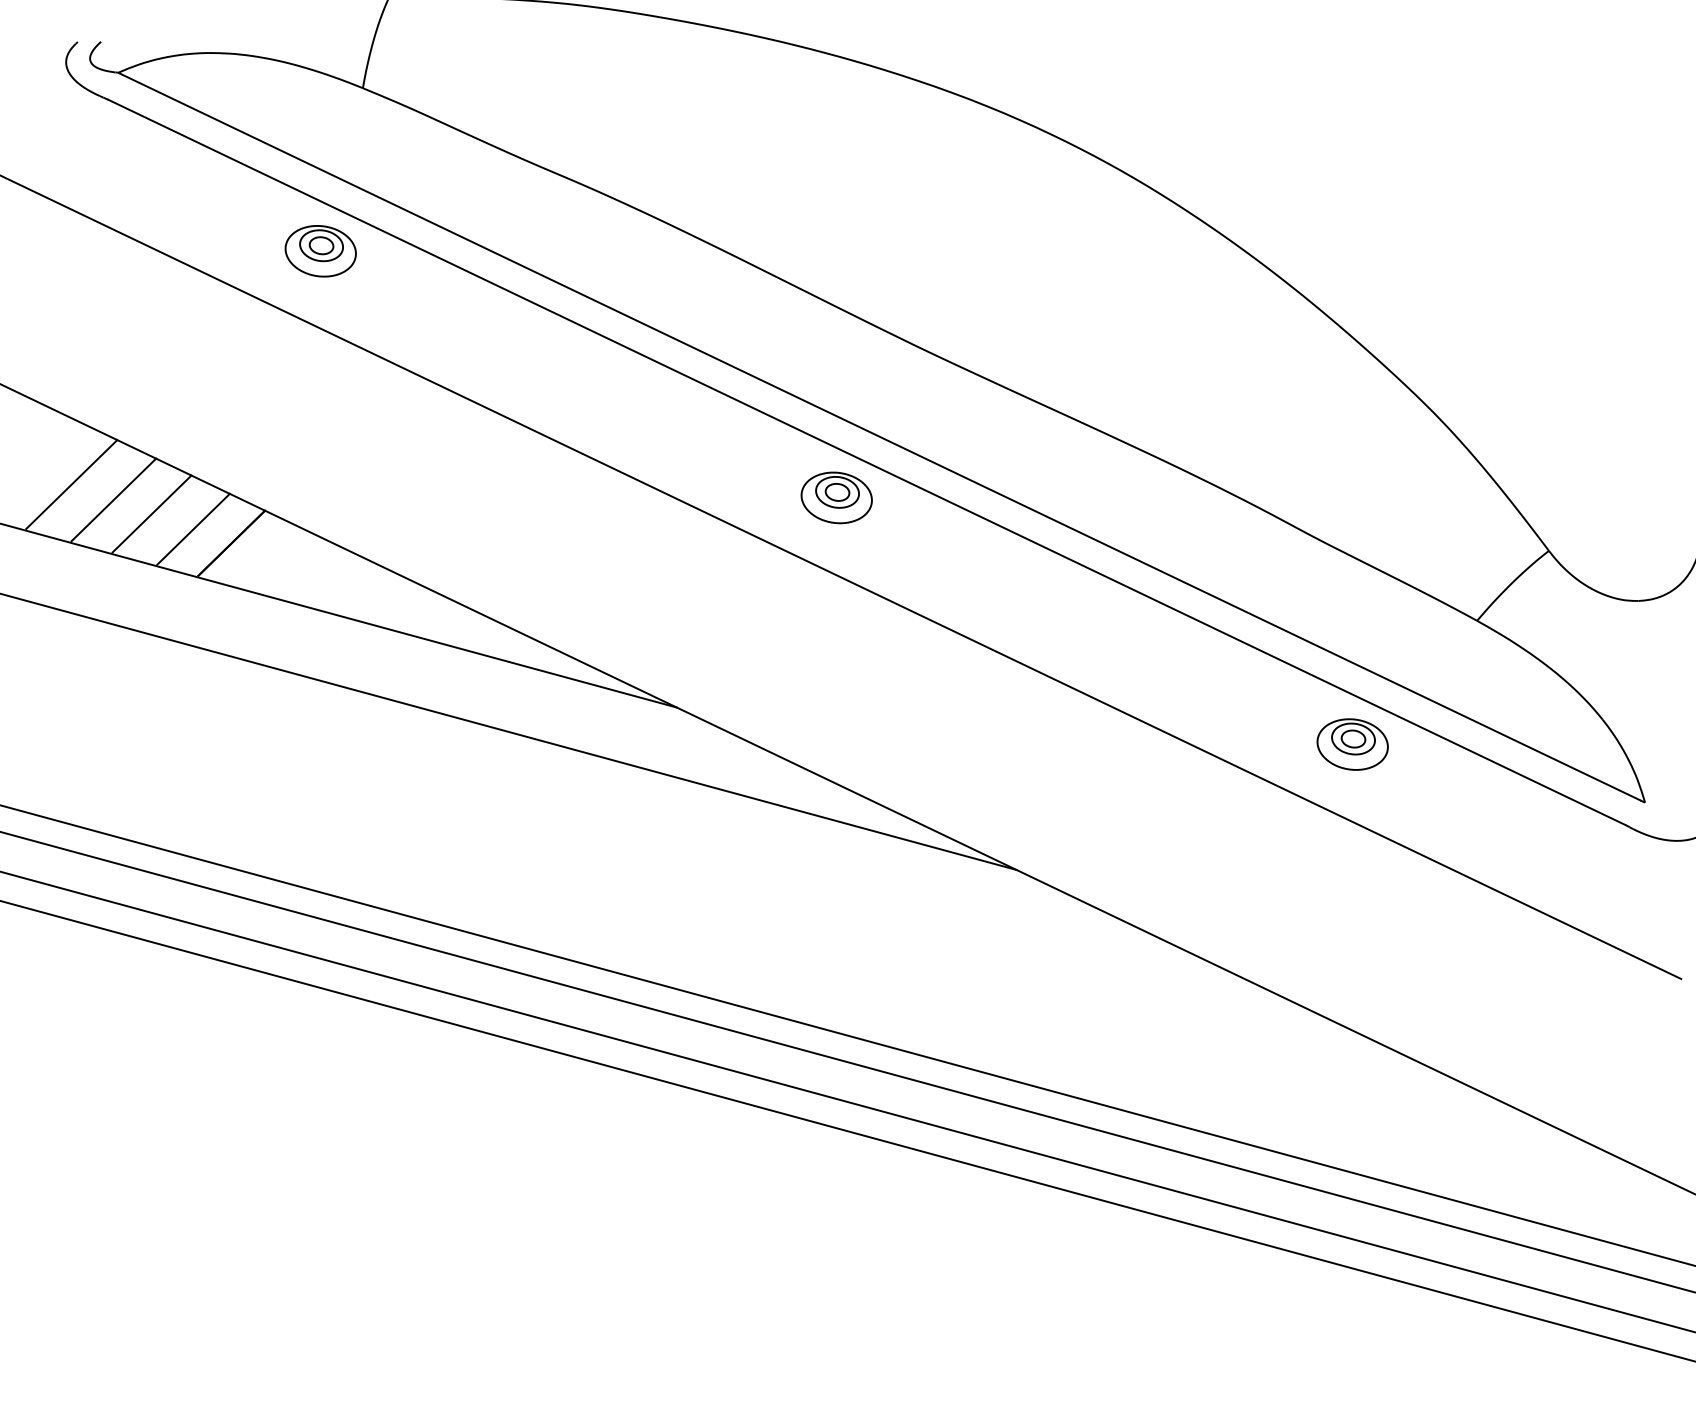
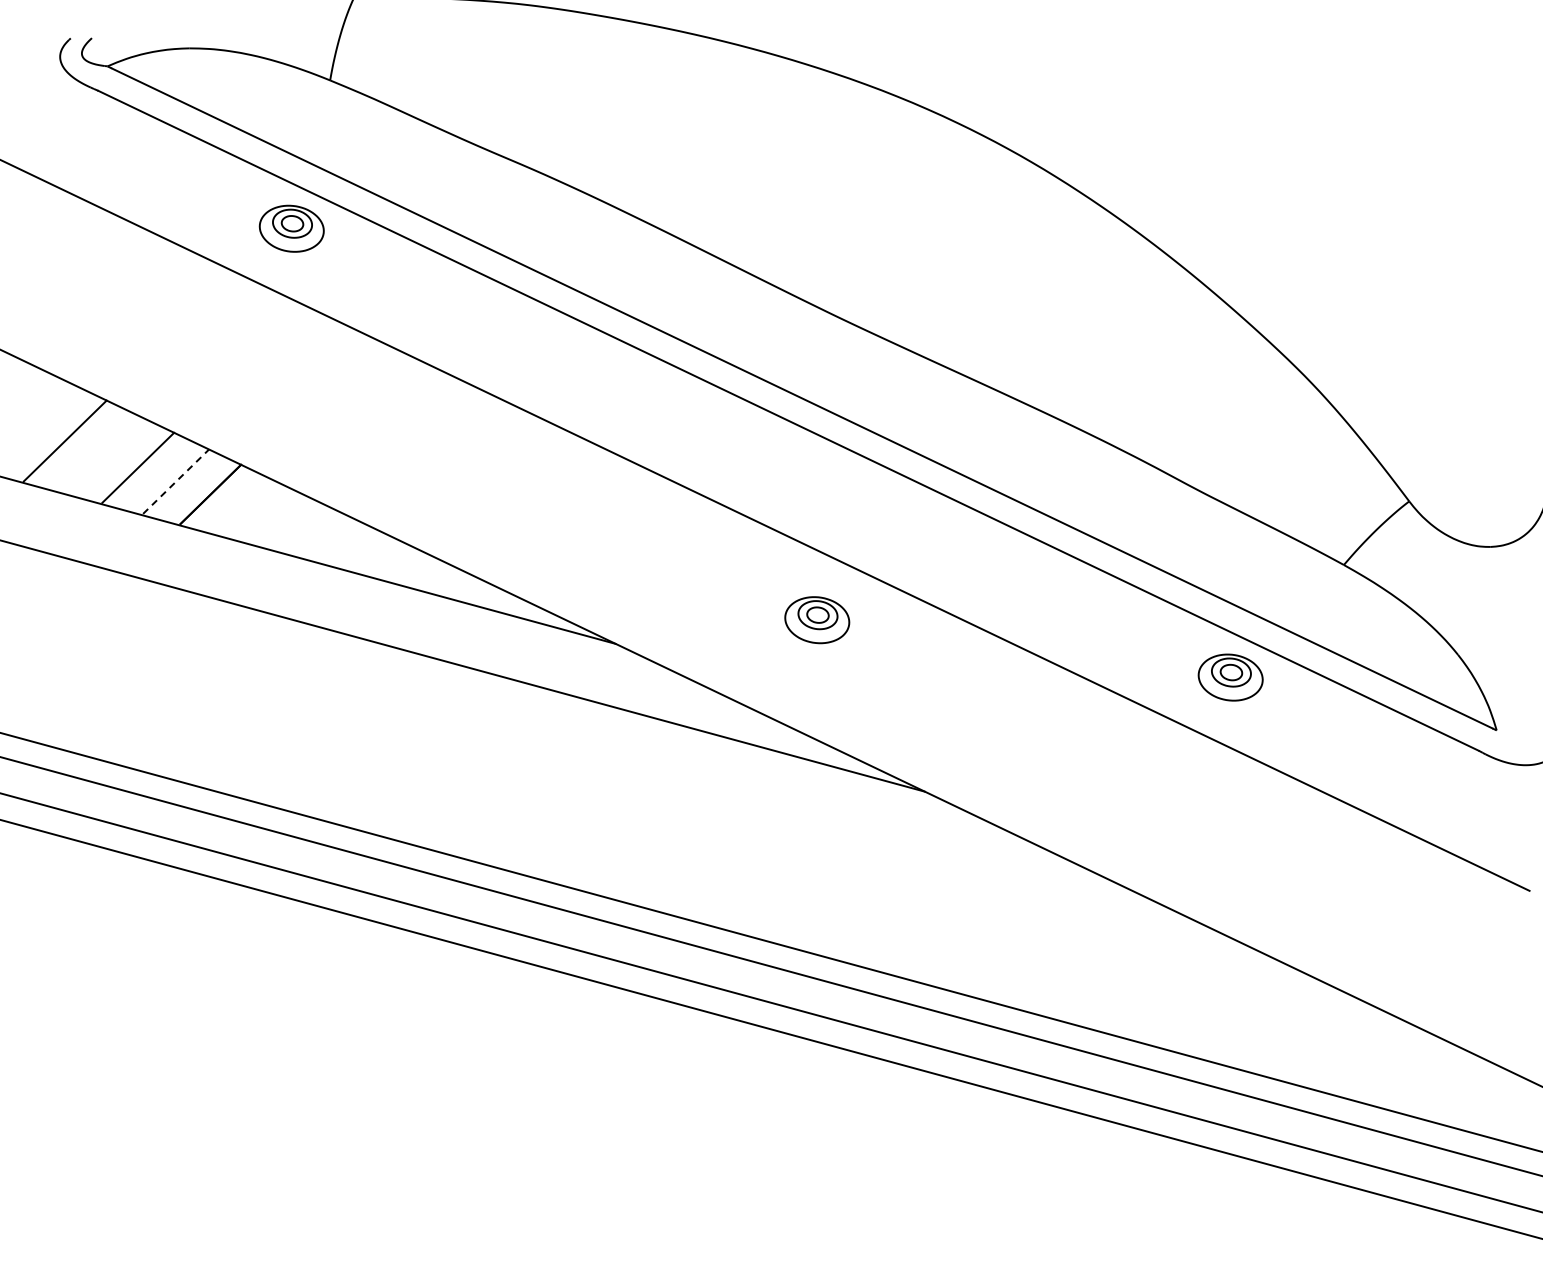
part: (837, 498) -> (817, 620), moved
line: (113, 499) -> (103, 454), removed
line: (194, 529) -> (176, 481), solid -> dashed

